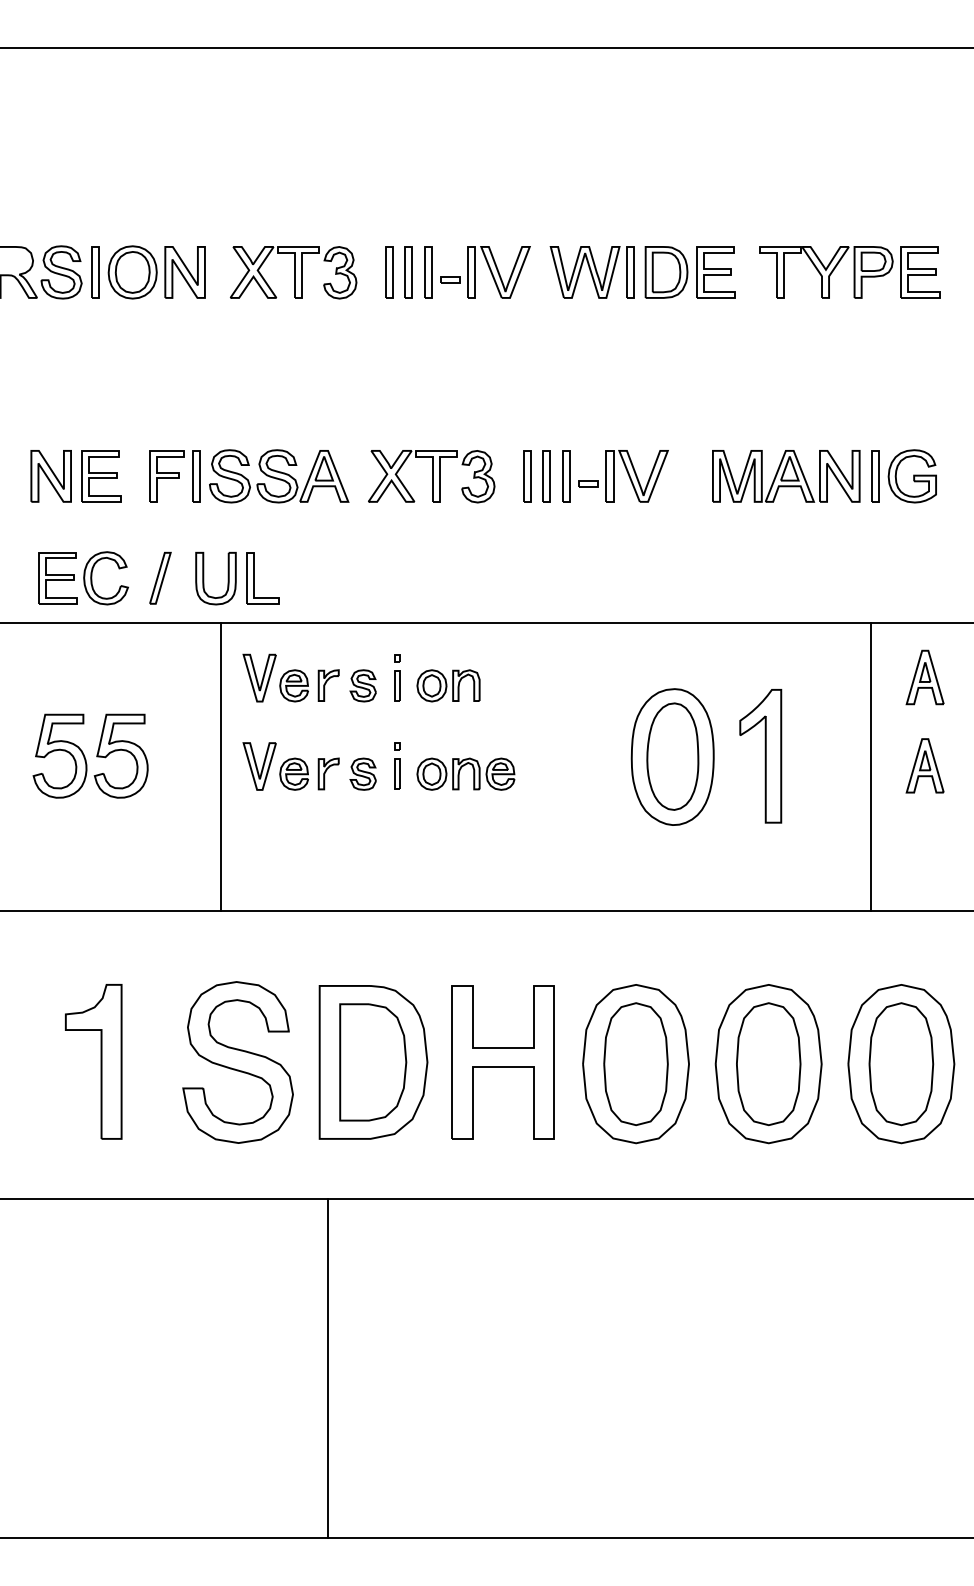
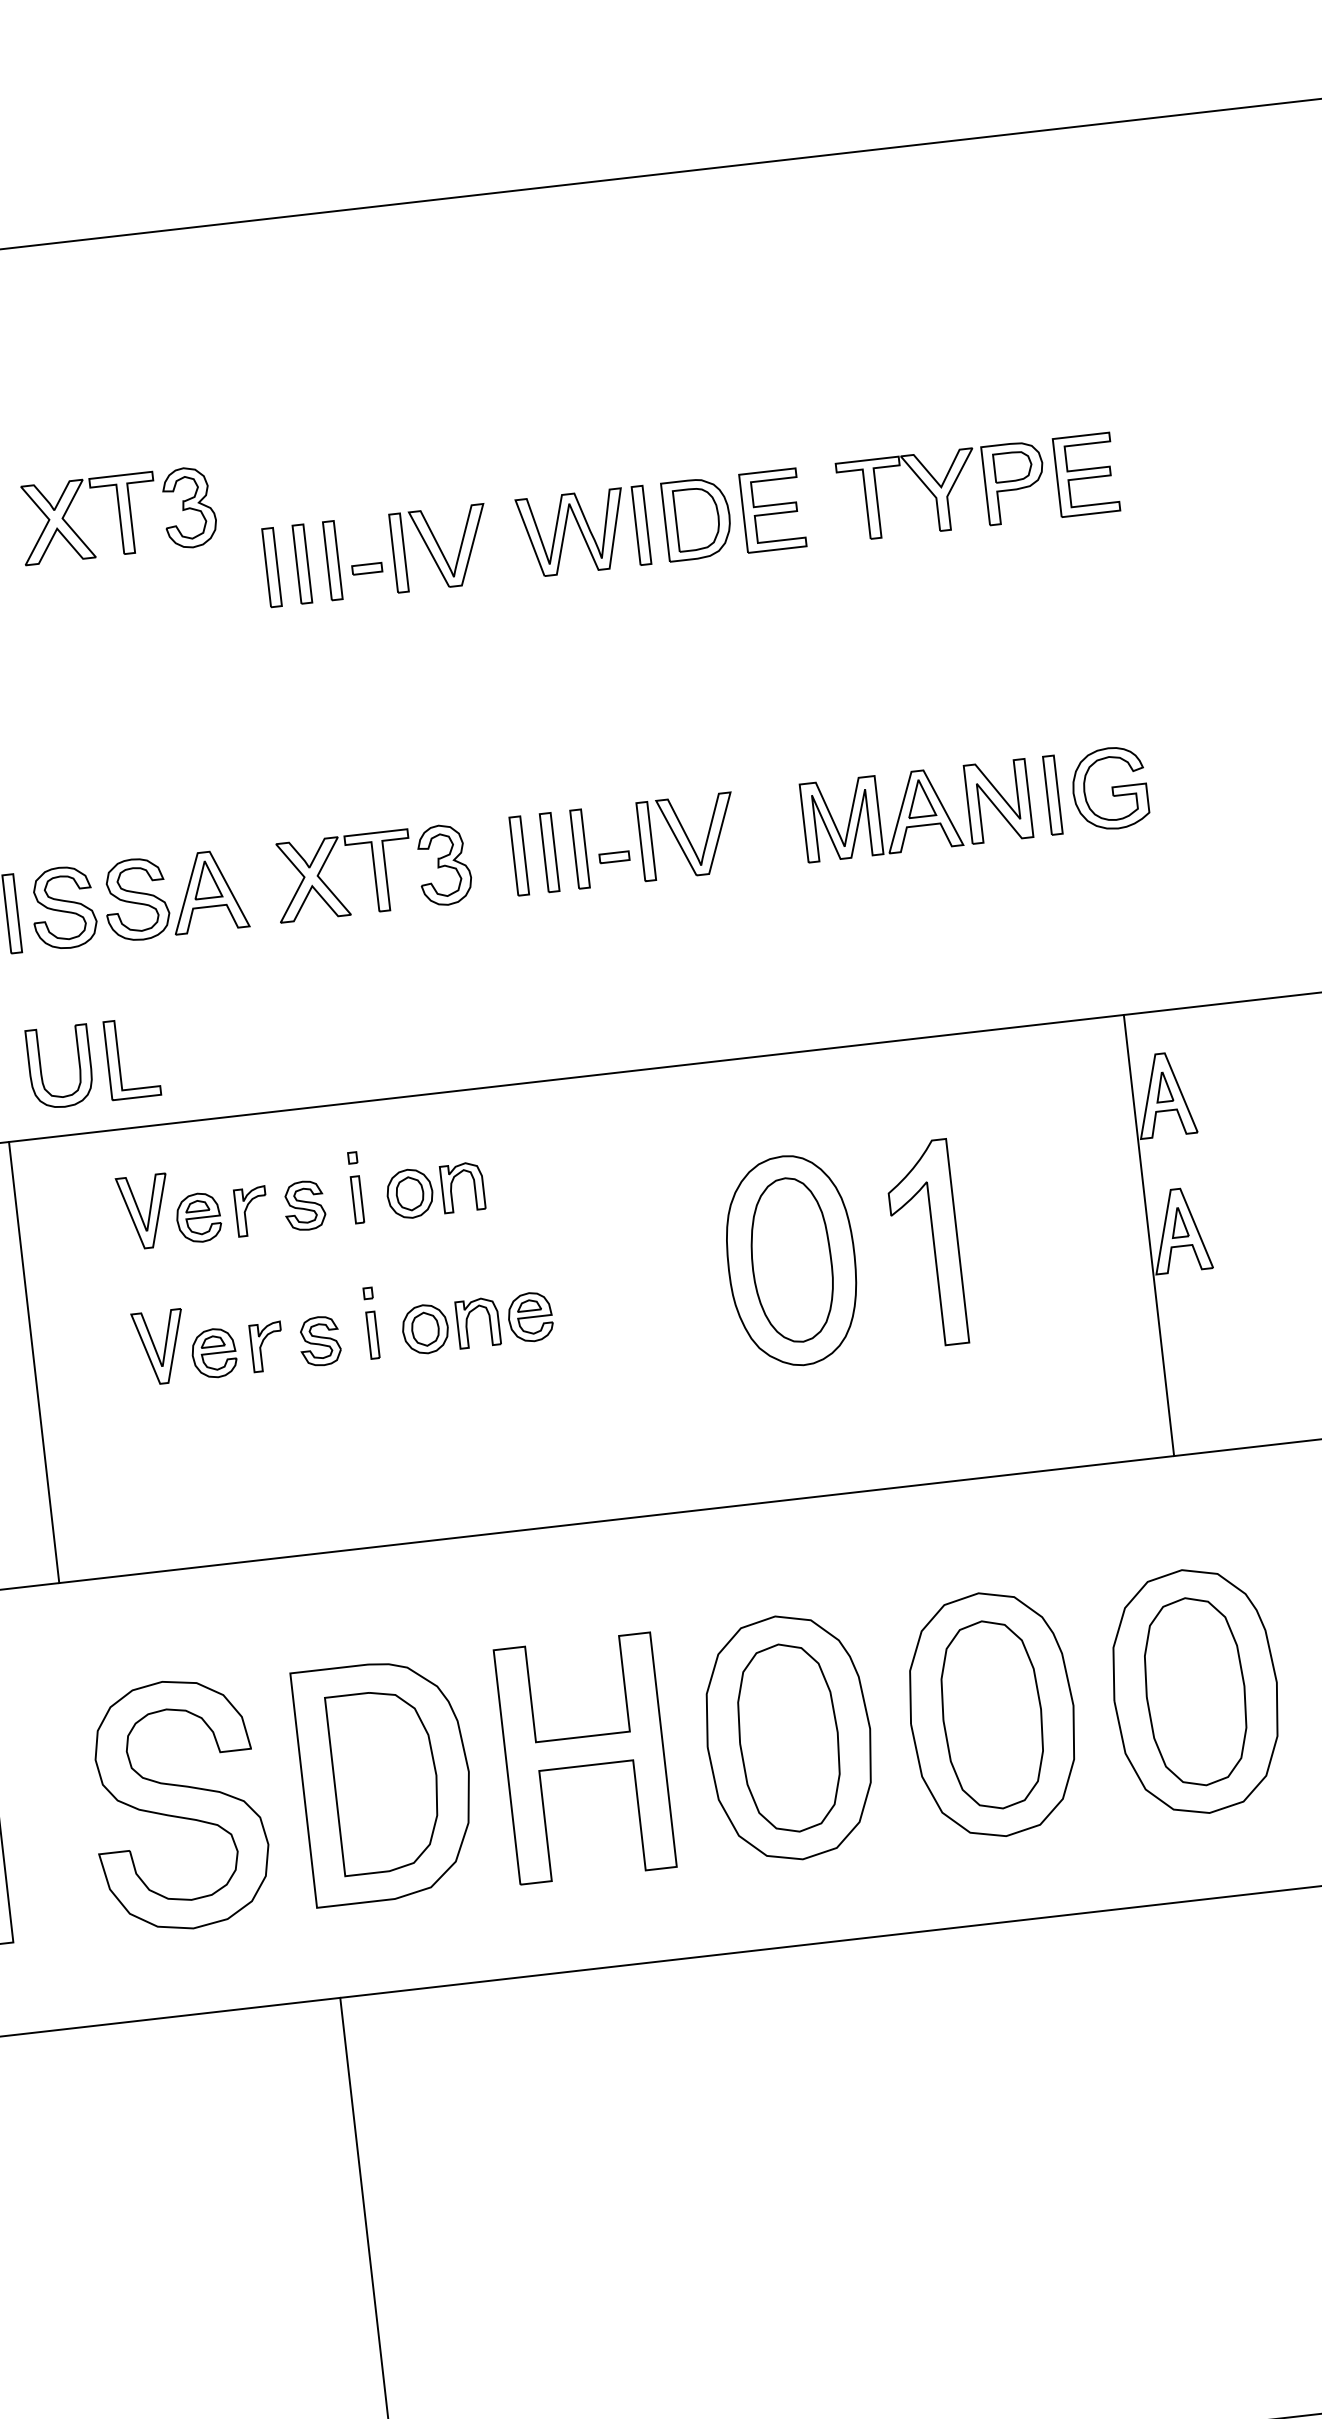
part: (293, 272) -> (117, 515), moved
line: (220, 766) -> (34, 1361), moved
line: (870, 766) -> (1148, 1234), moved

